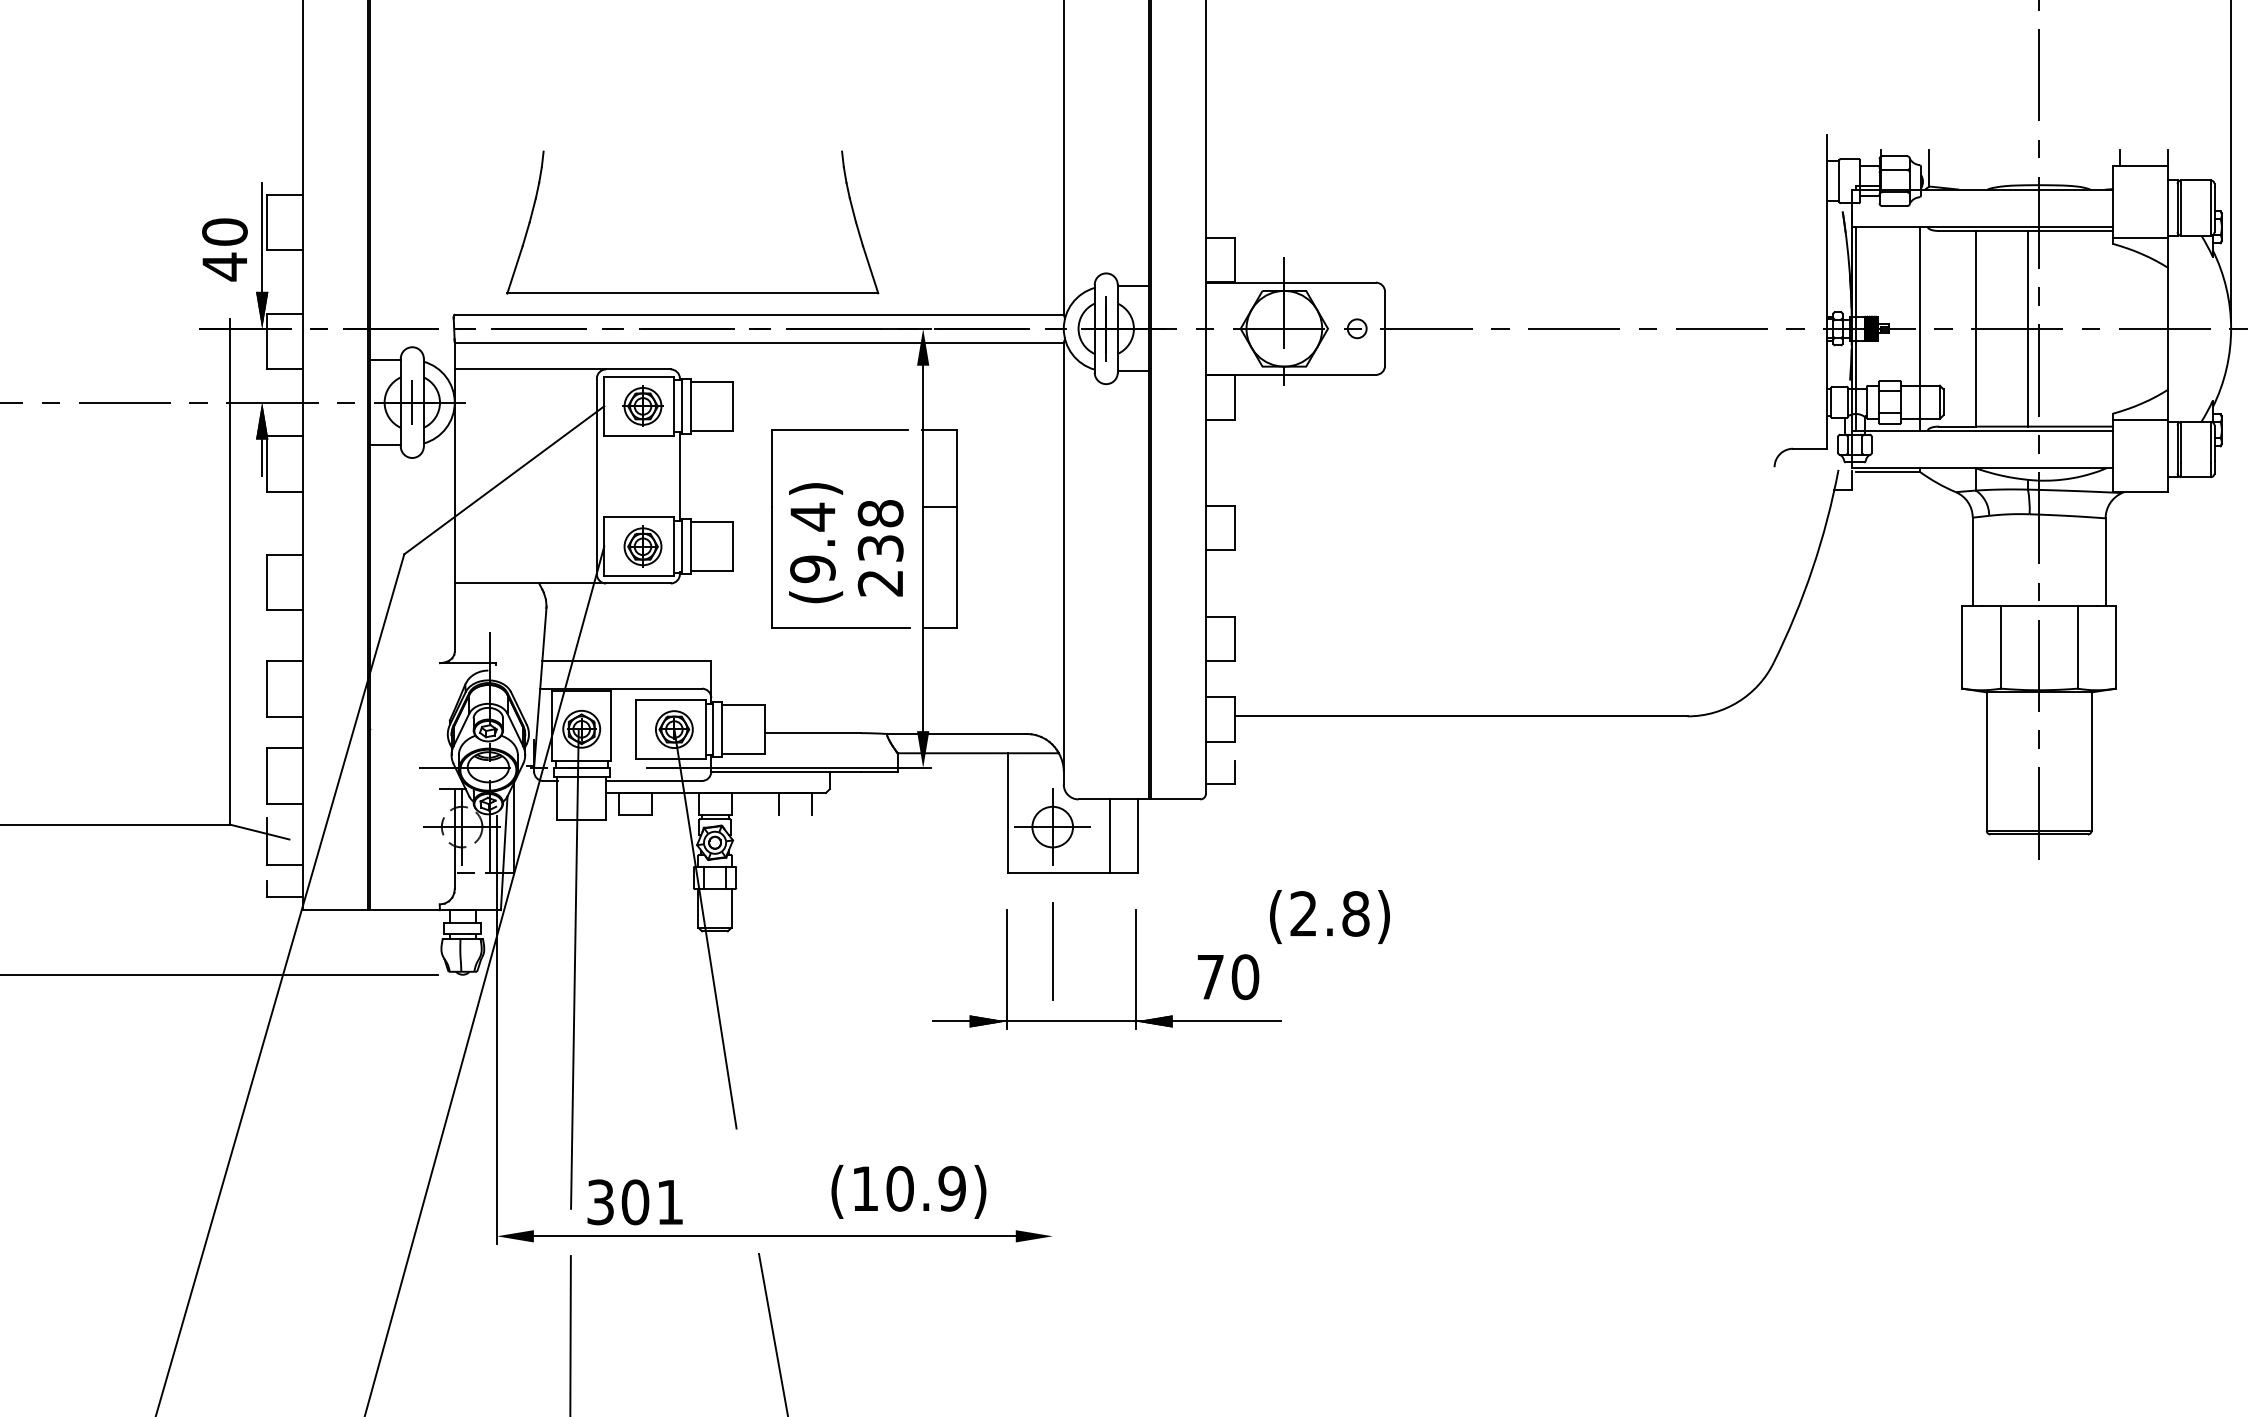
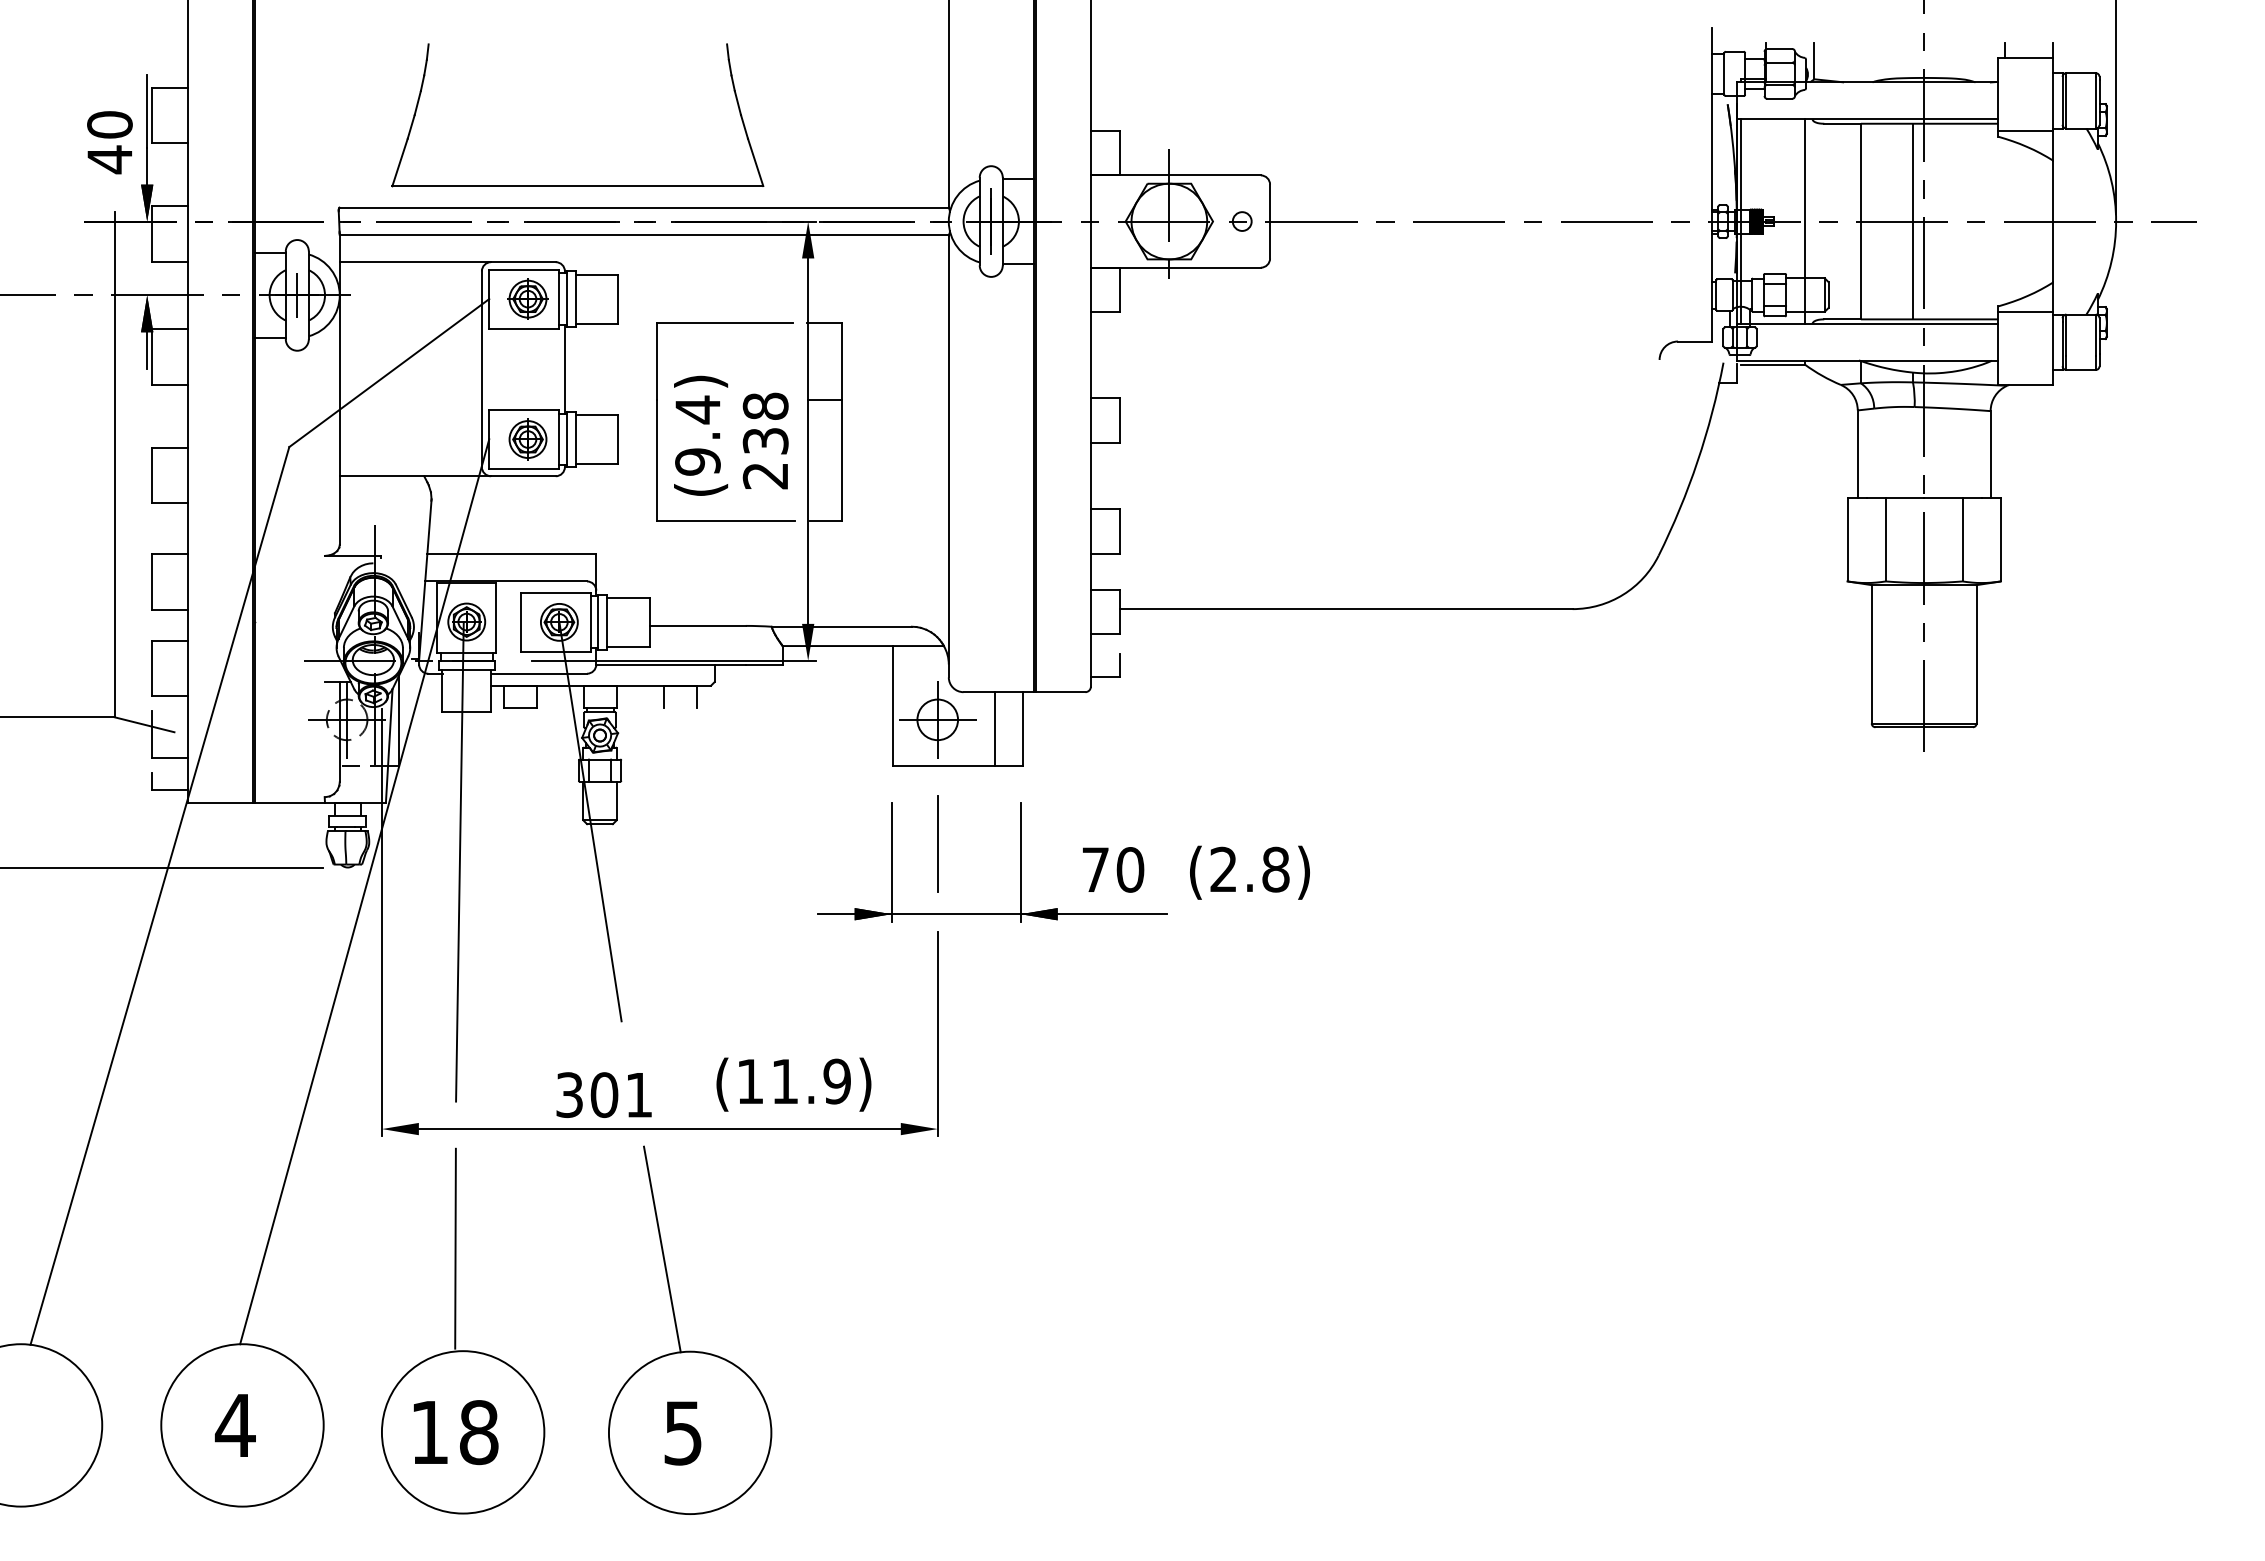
text: (1329, 916) -> (1249, 872), moved
line: (1052, 1140) -> (937, 1033), added
text: (899, 1188) -> (784, 1081), (10.9) -> (11.9)
text: (634, 1201) -> (603, 1094), moved

